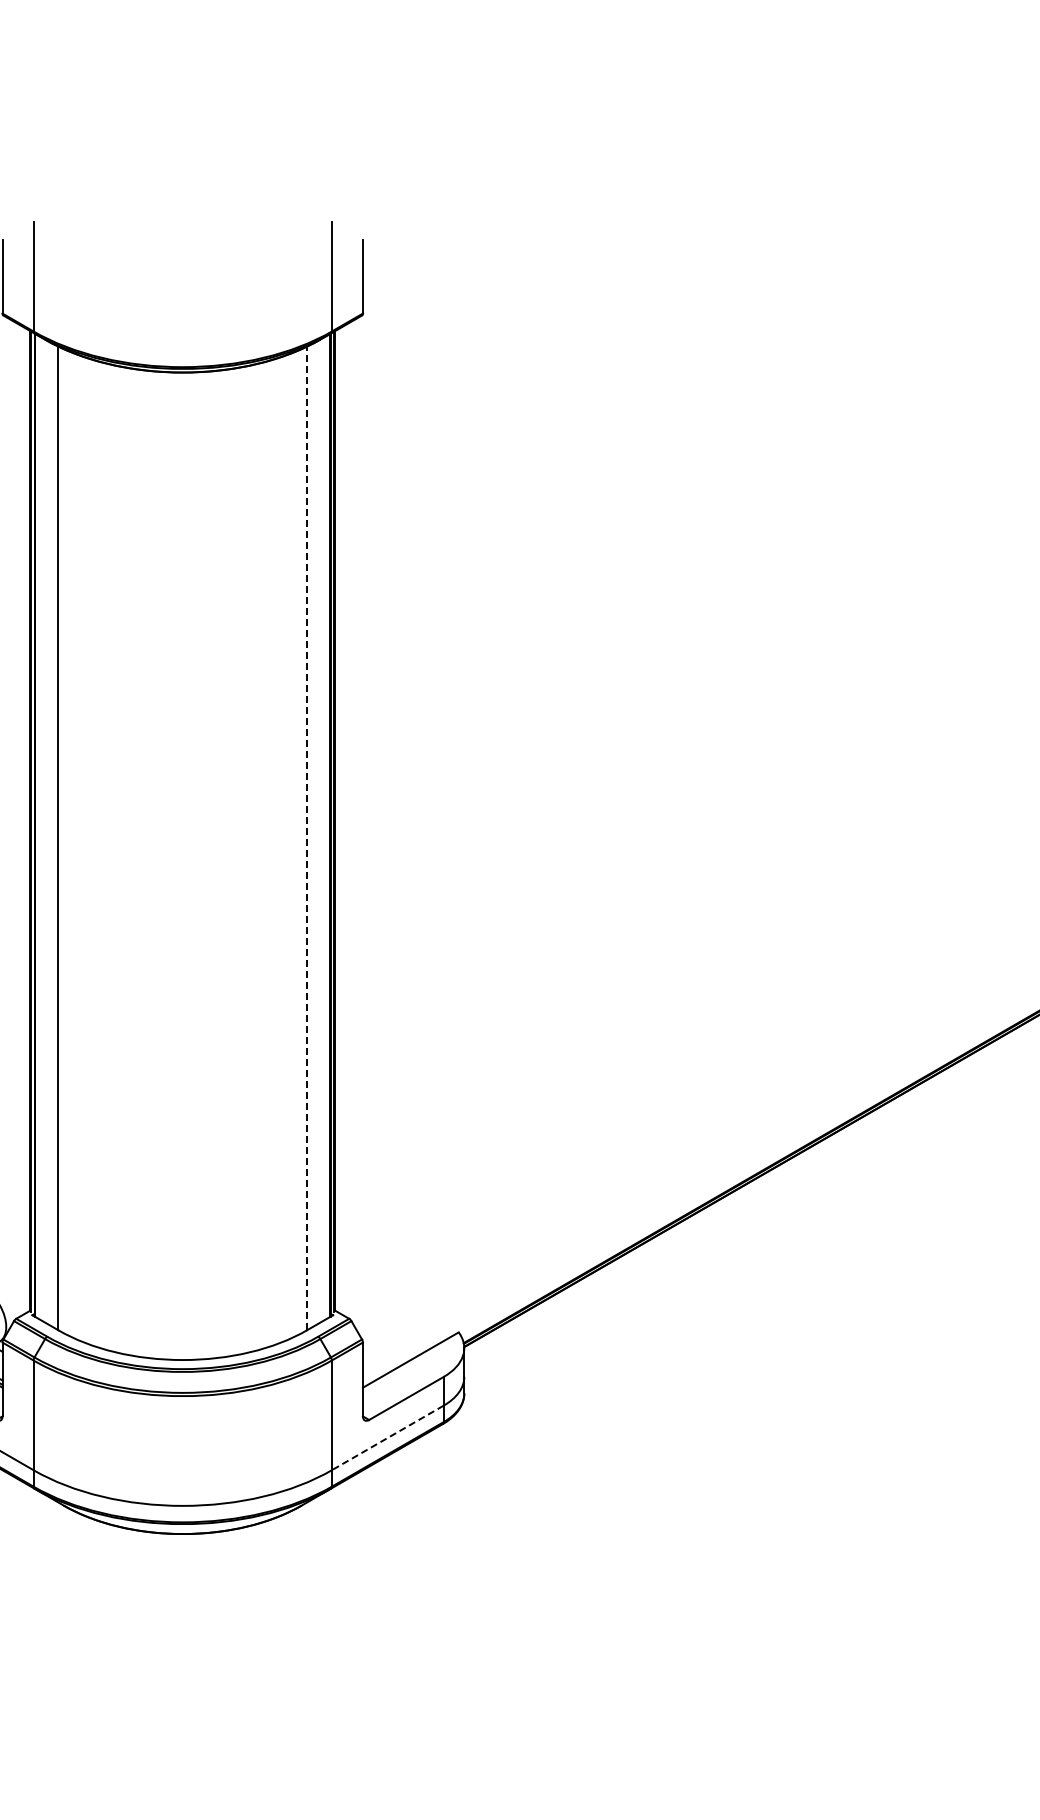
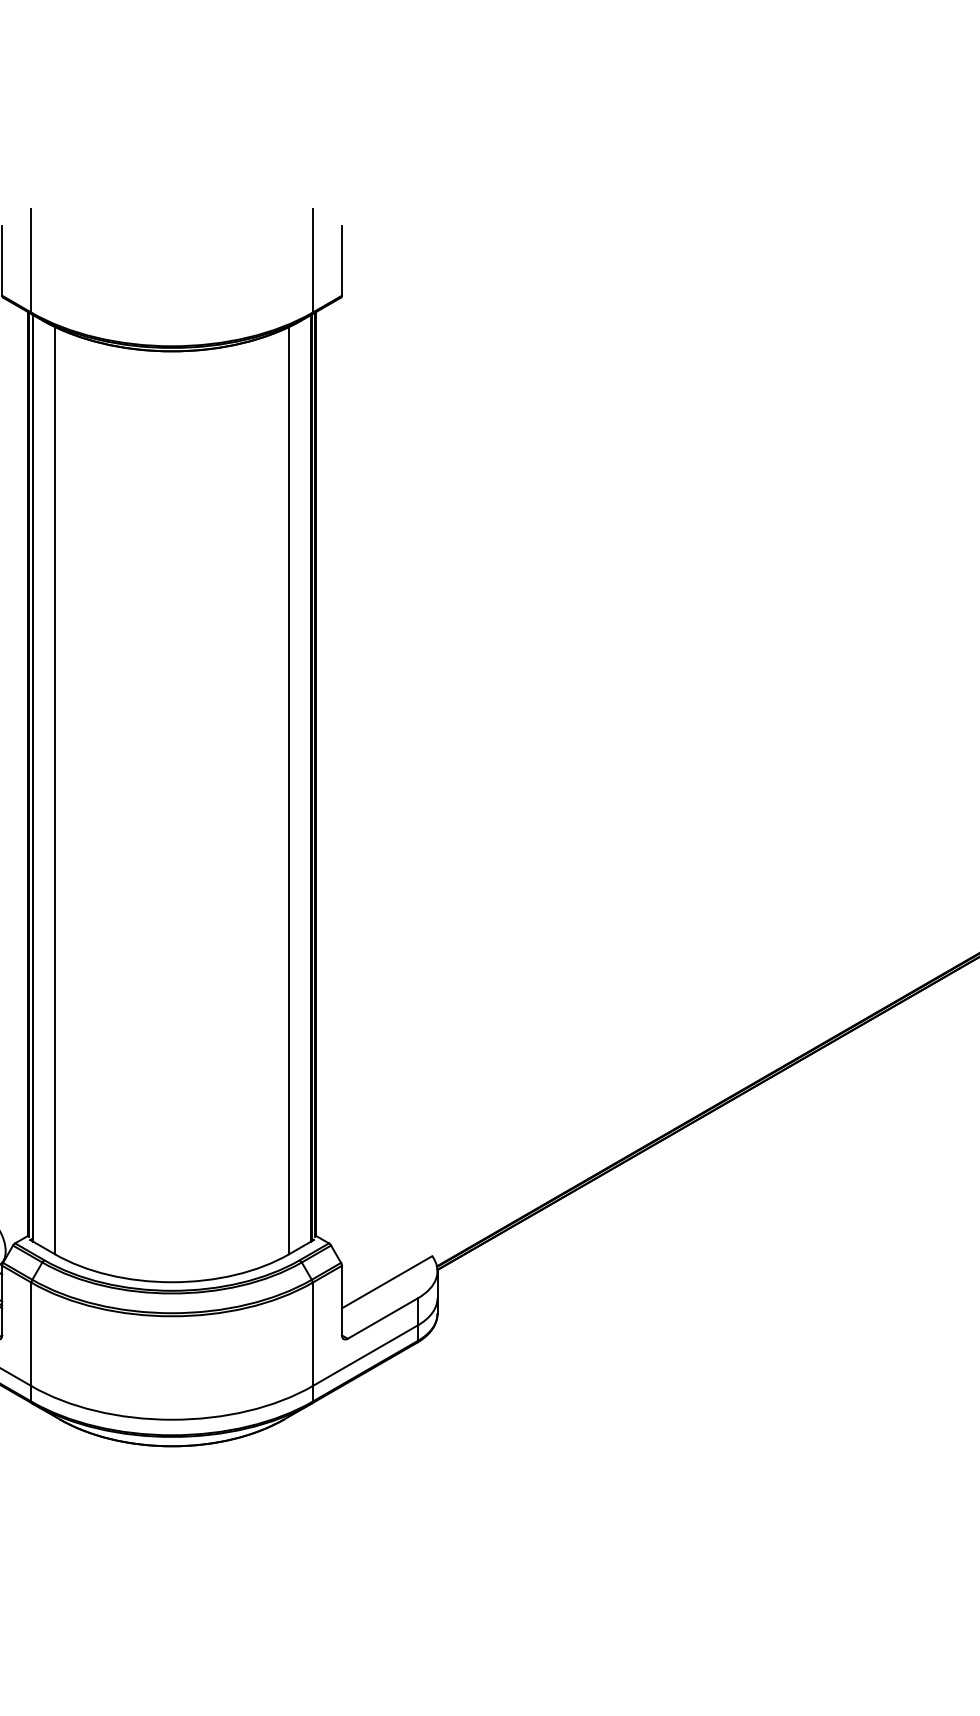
line: (307, 838) -> (289, 790), dashed -> solid
line: (387, 1437) -> (365, 1355), dashed -> solid

